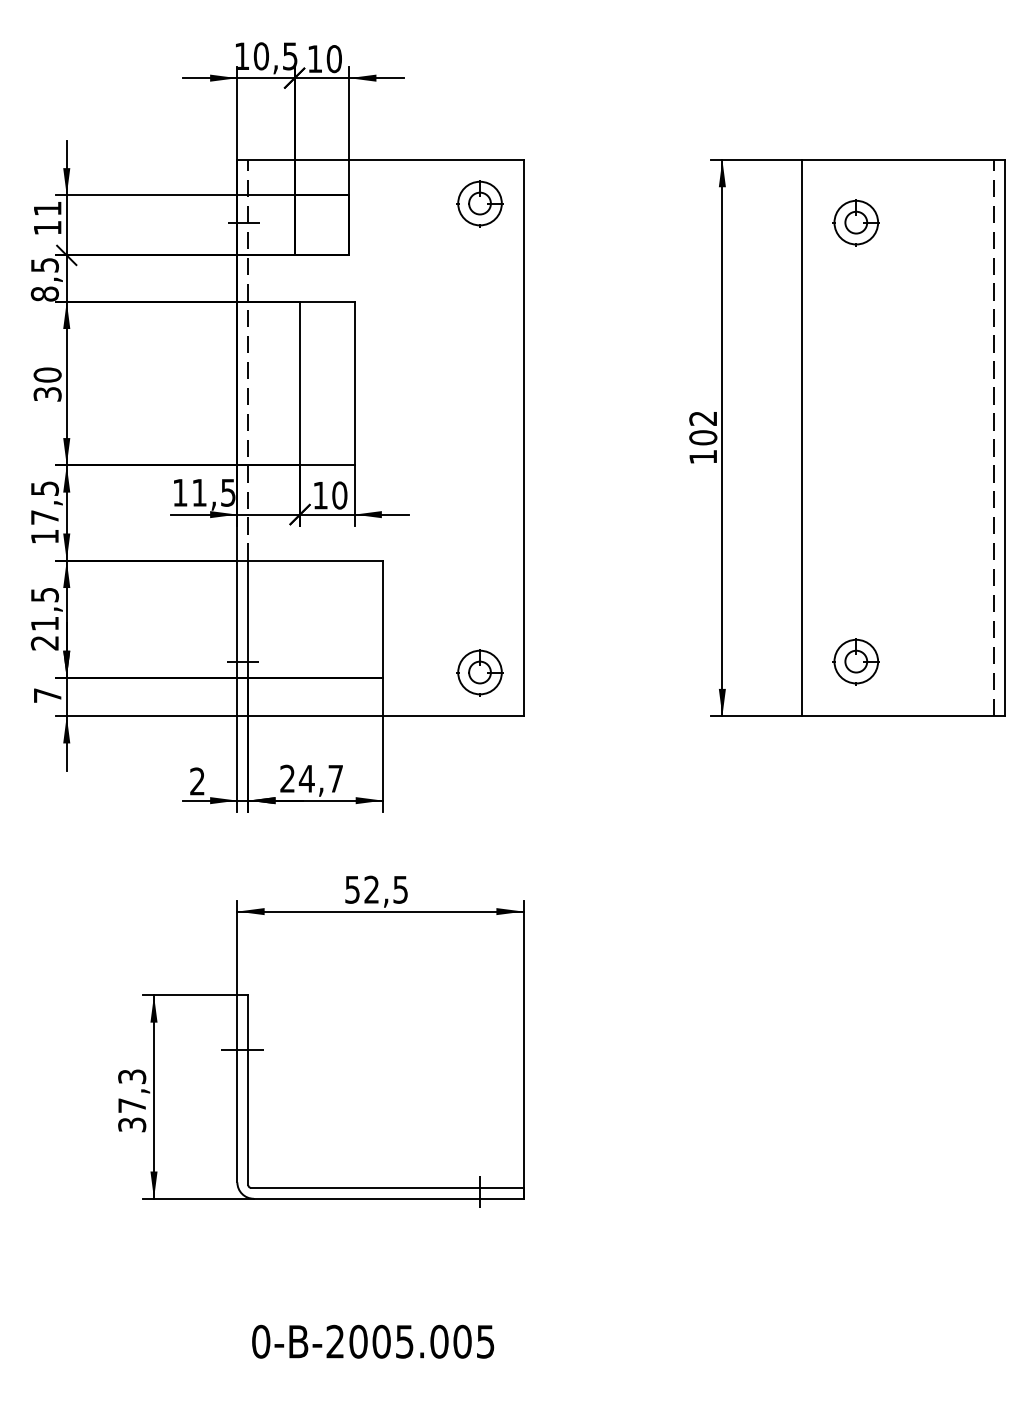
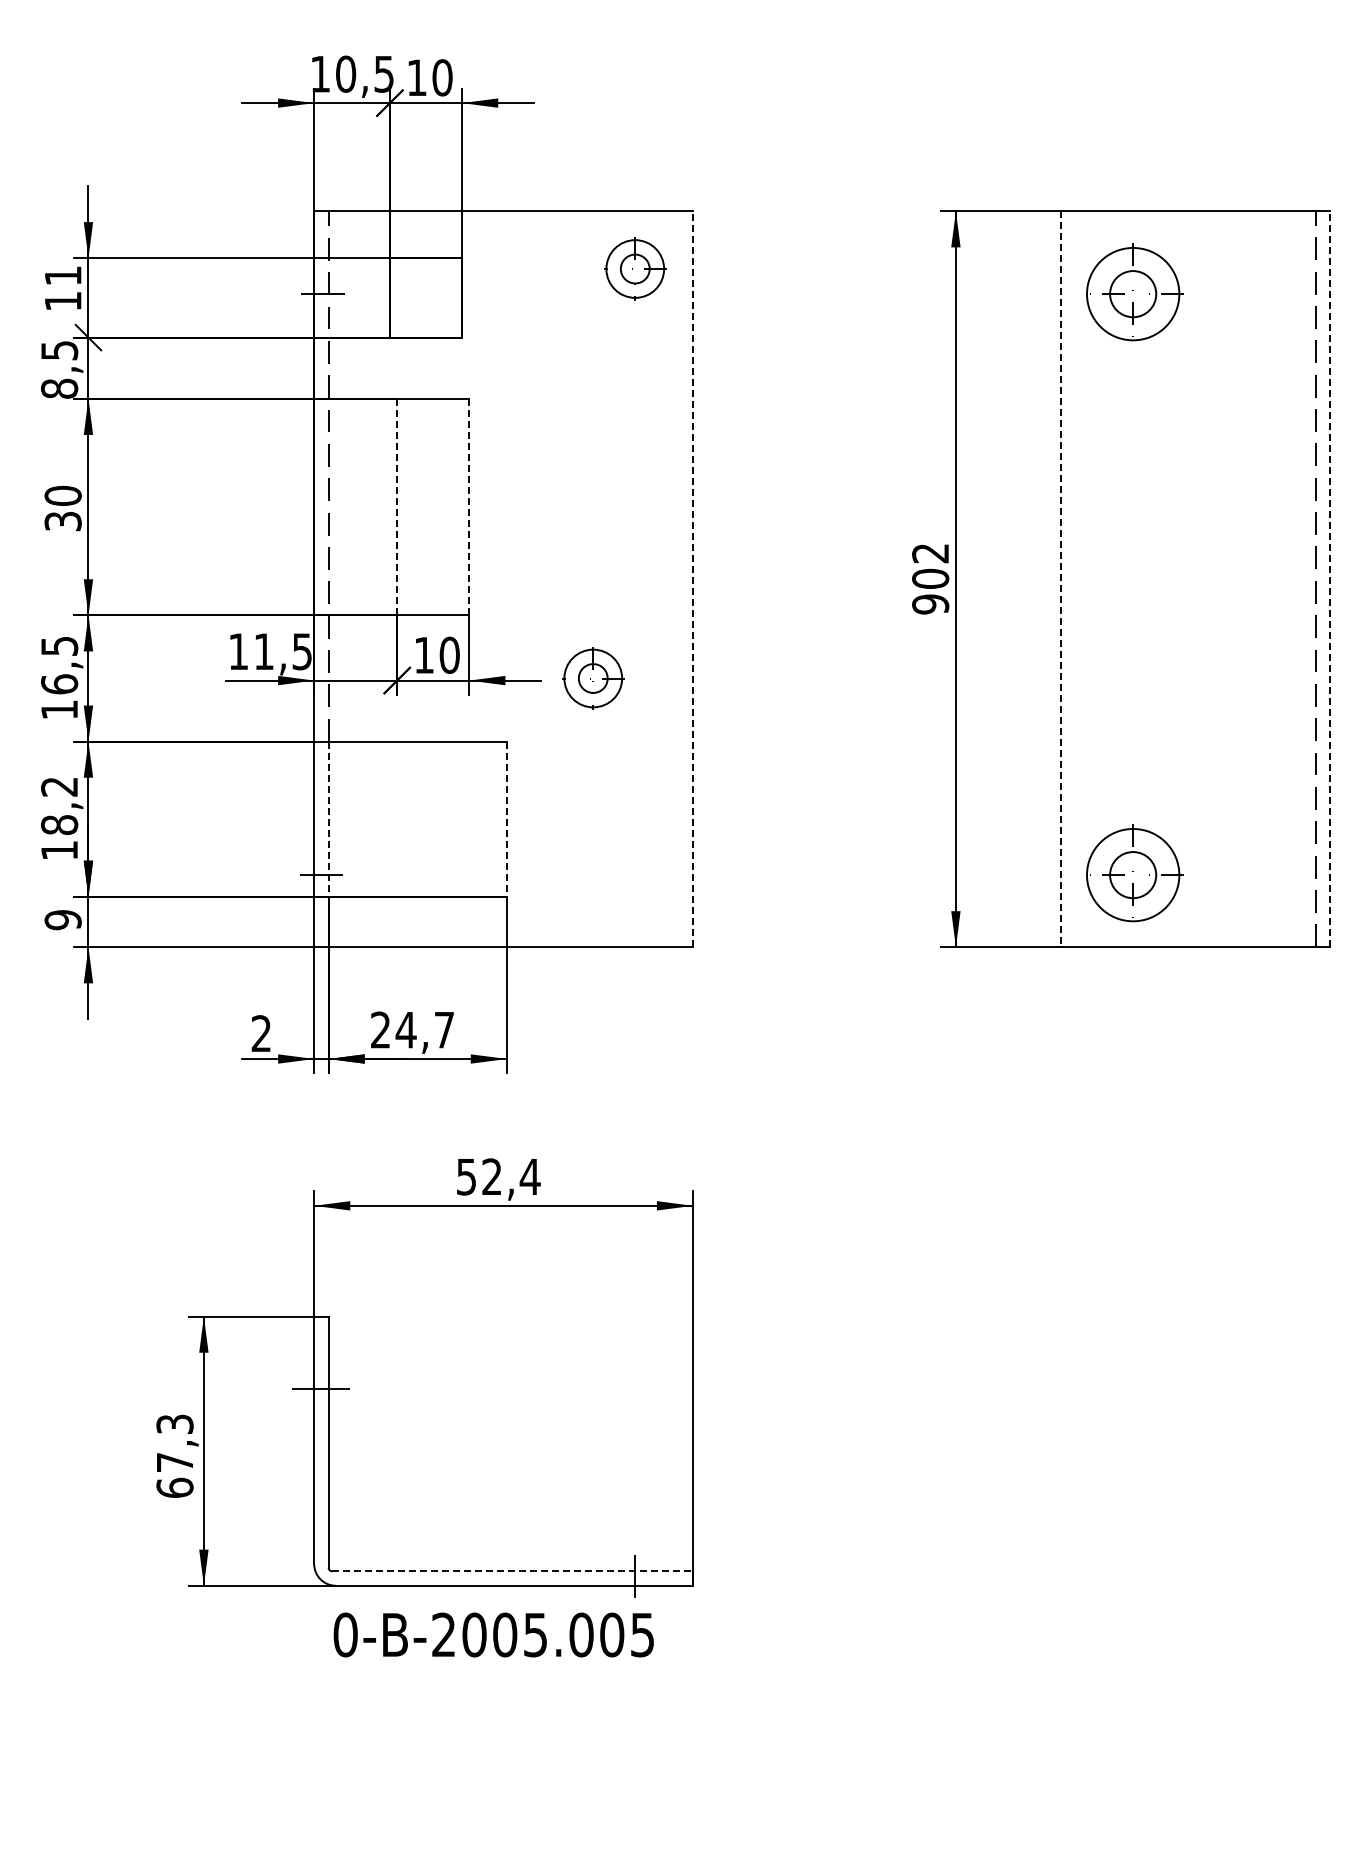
part: (855, 222) -> (1132, 294), size x1.6
line: (300, 383) -> (397, 507), solid -> dashed
line: (354, 383) -> (469, 507), solid -> dashed
line: (523, 438) -> (692, 579), solid -> dashed
line: (801, 438) -> (1060, 579), solid -> dashed
line: (1005, 438) -> (1330, 579), solid -> dashed
text: (703, 457) -> (930, 604), 102 -> 902
text: (44, 517) -> (59, 684), 17,5 -> 16,5
text: (44, 618) -> (59, 818), 21,5 -> 18,2
line: (248, 619) -> (328, 819), solid -> dashed
line: (382, 619) -> (506, 819), solid -> dashed
part: (855, 661) -> (1132, 874), size x1.6
part: (480, 672) -> (593, 678), moved
text: (47, 695) -> (62, 920), 7 -> 9
text: (400, 890) -> (529, 1177), 52,5 -> 52,4
text: (131, 1124) -> (174, 1487), 37,3 -> 67,3
line: (388, 1187) -> (513, 1571), solid -> dashed
text: (372, 1341) -> (493, 1634), moved

